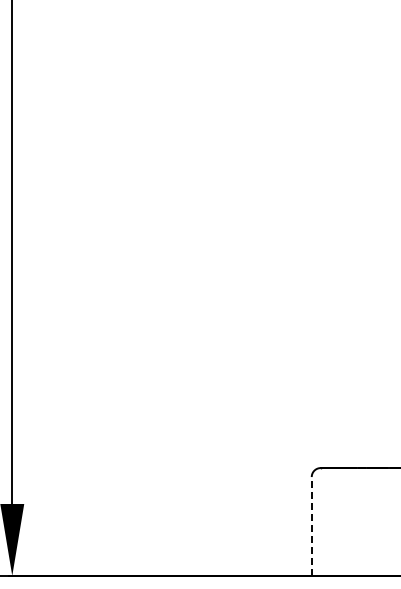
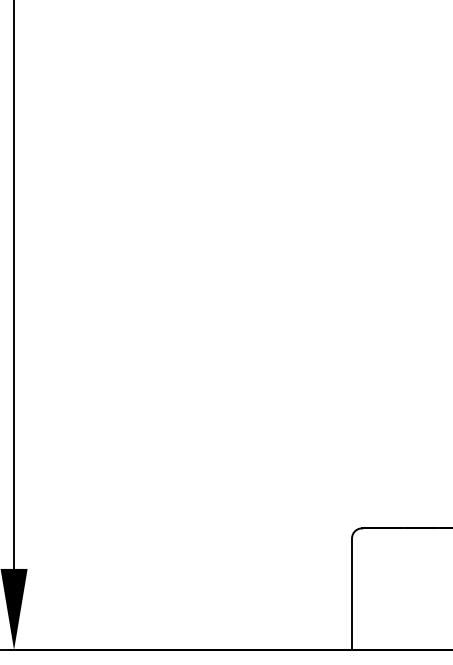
line: (311, 525) -> (351, 593), dashed -> solid

